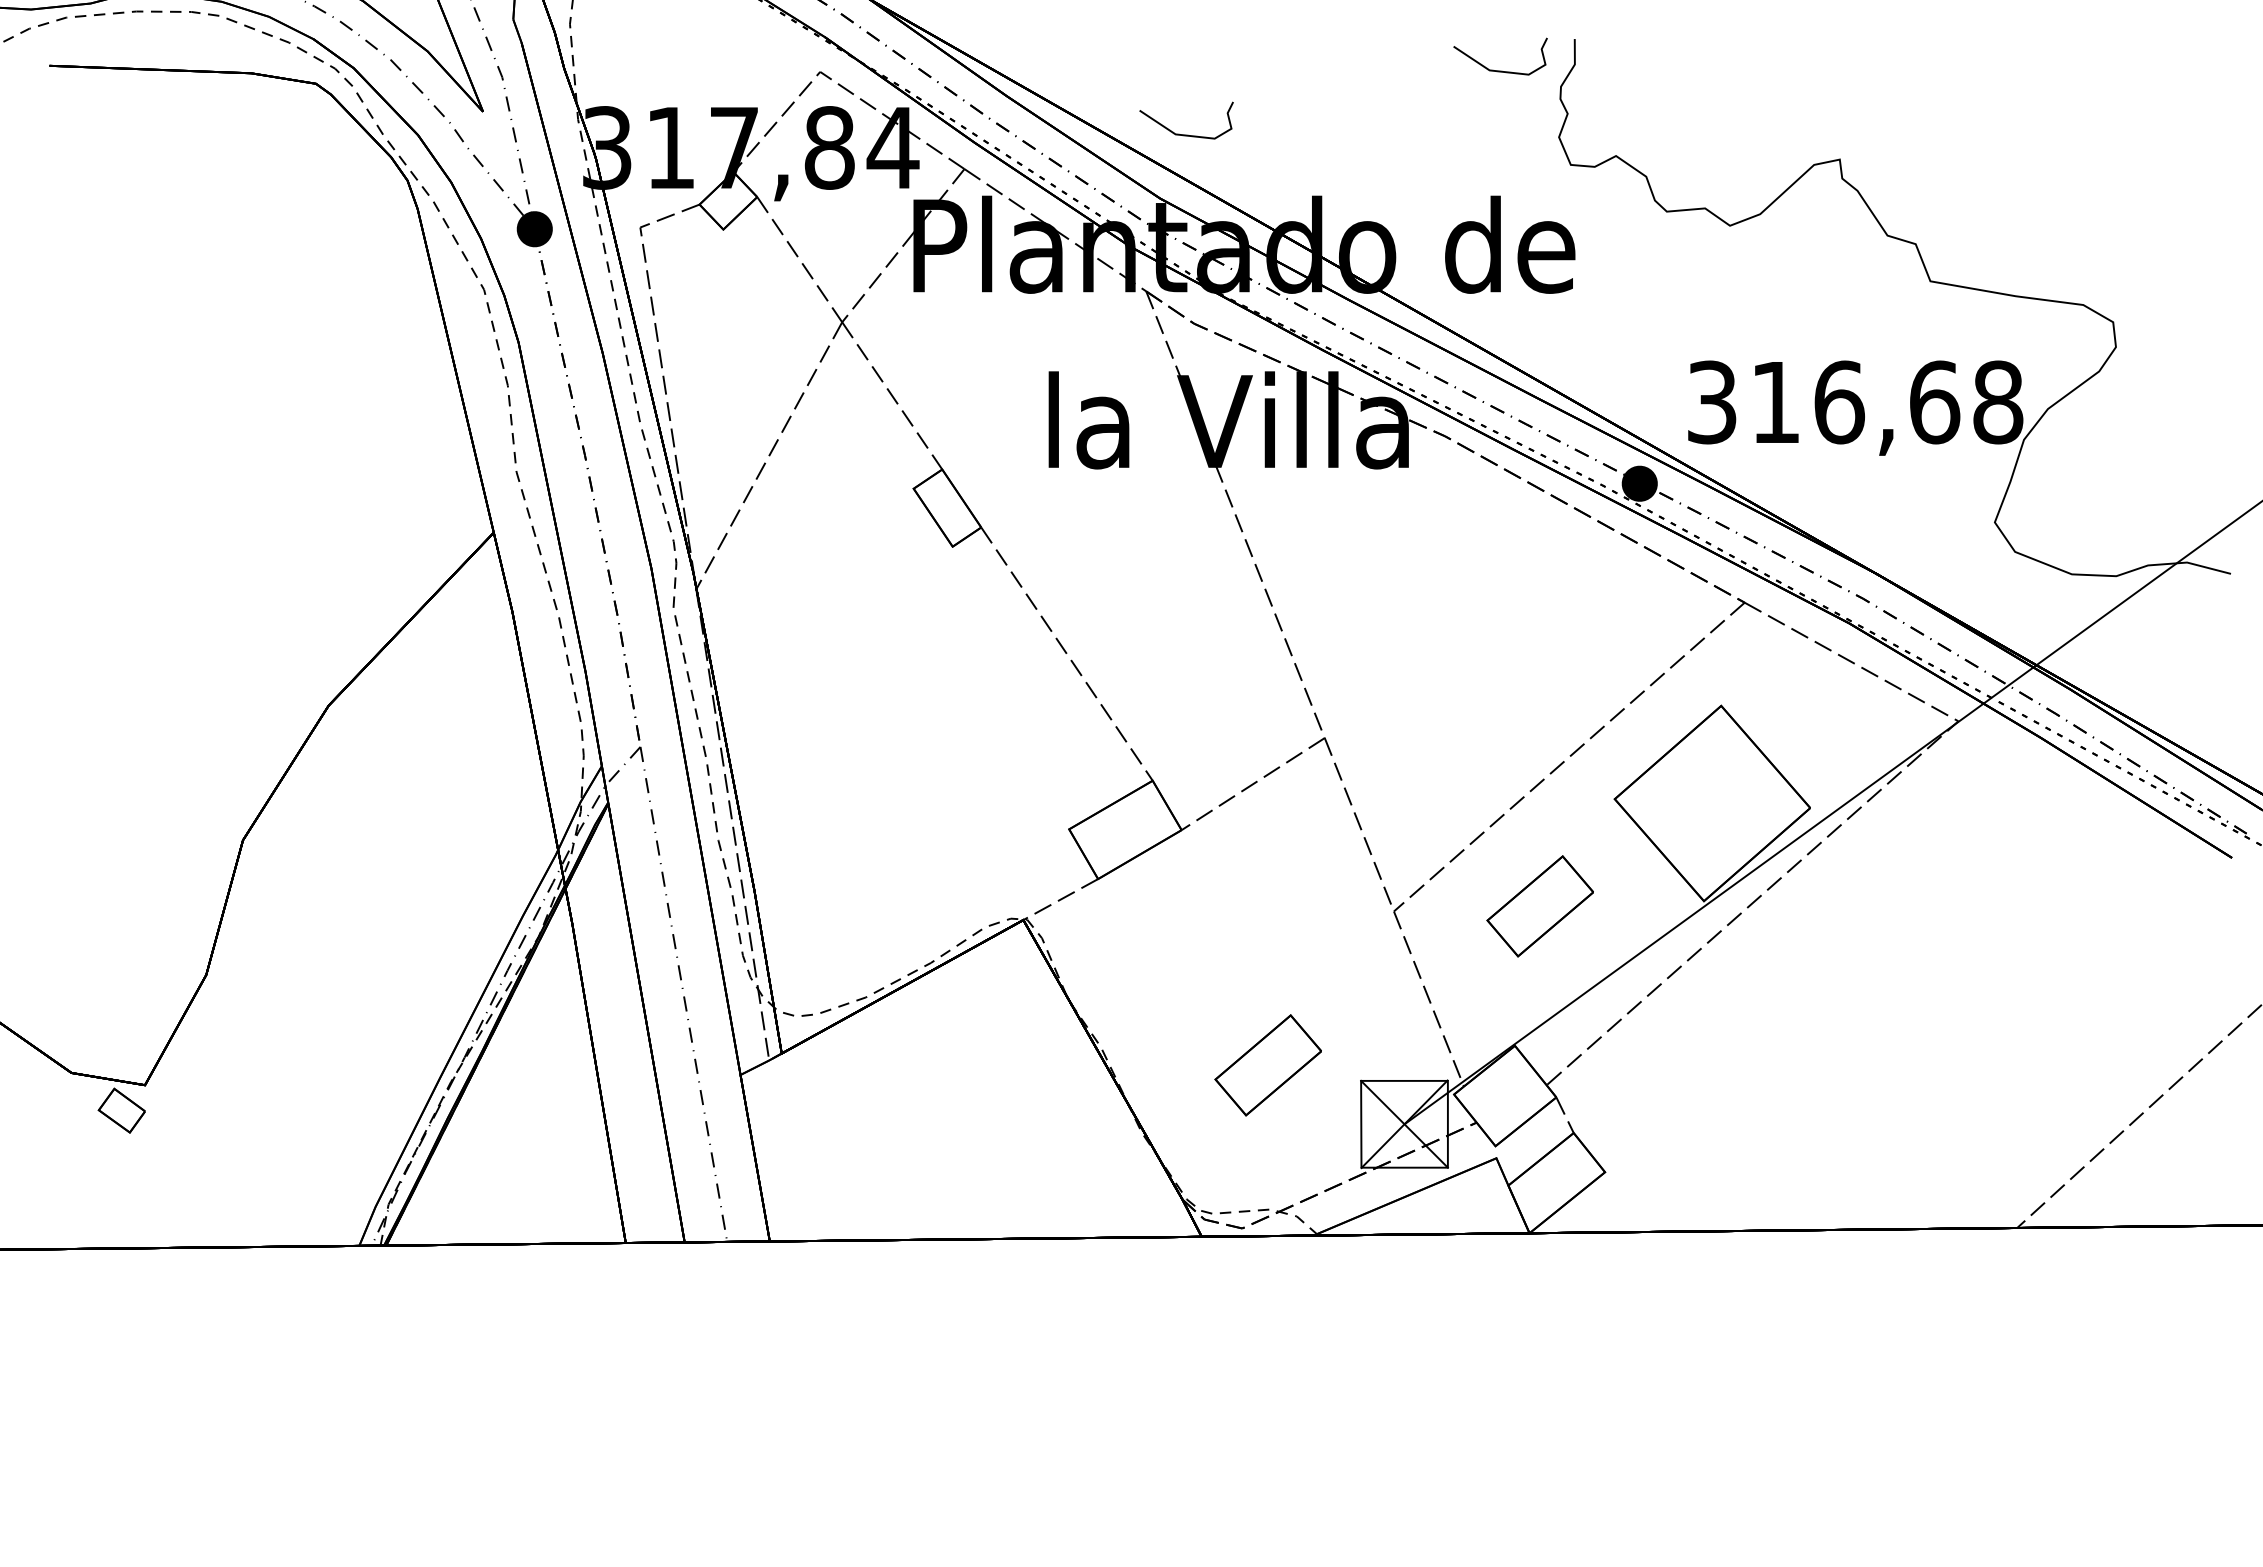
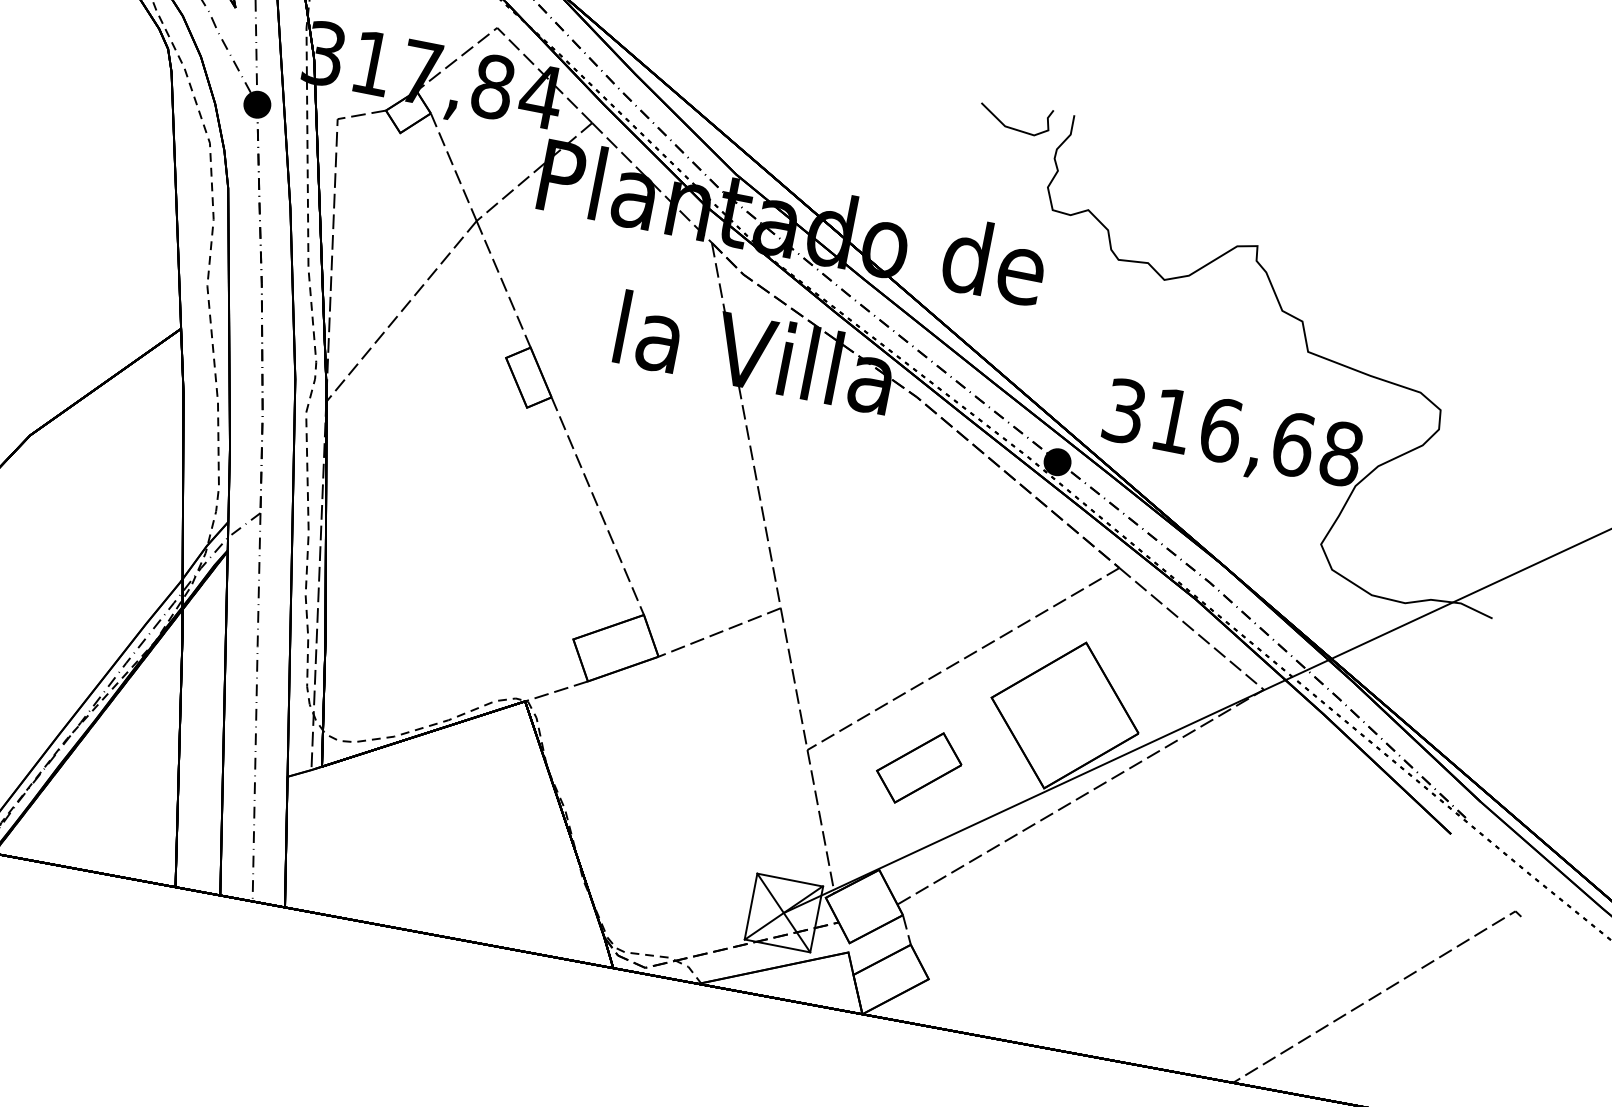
curve: (1186, 134) -> (765, 129), removed
part: (1267, 1065) -> (688, 848), removed

